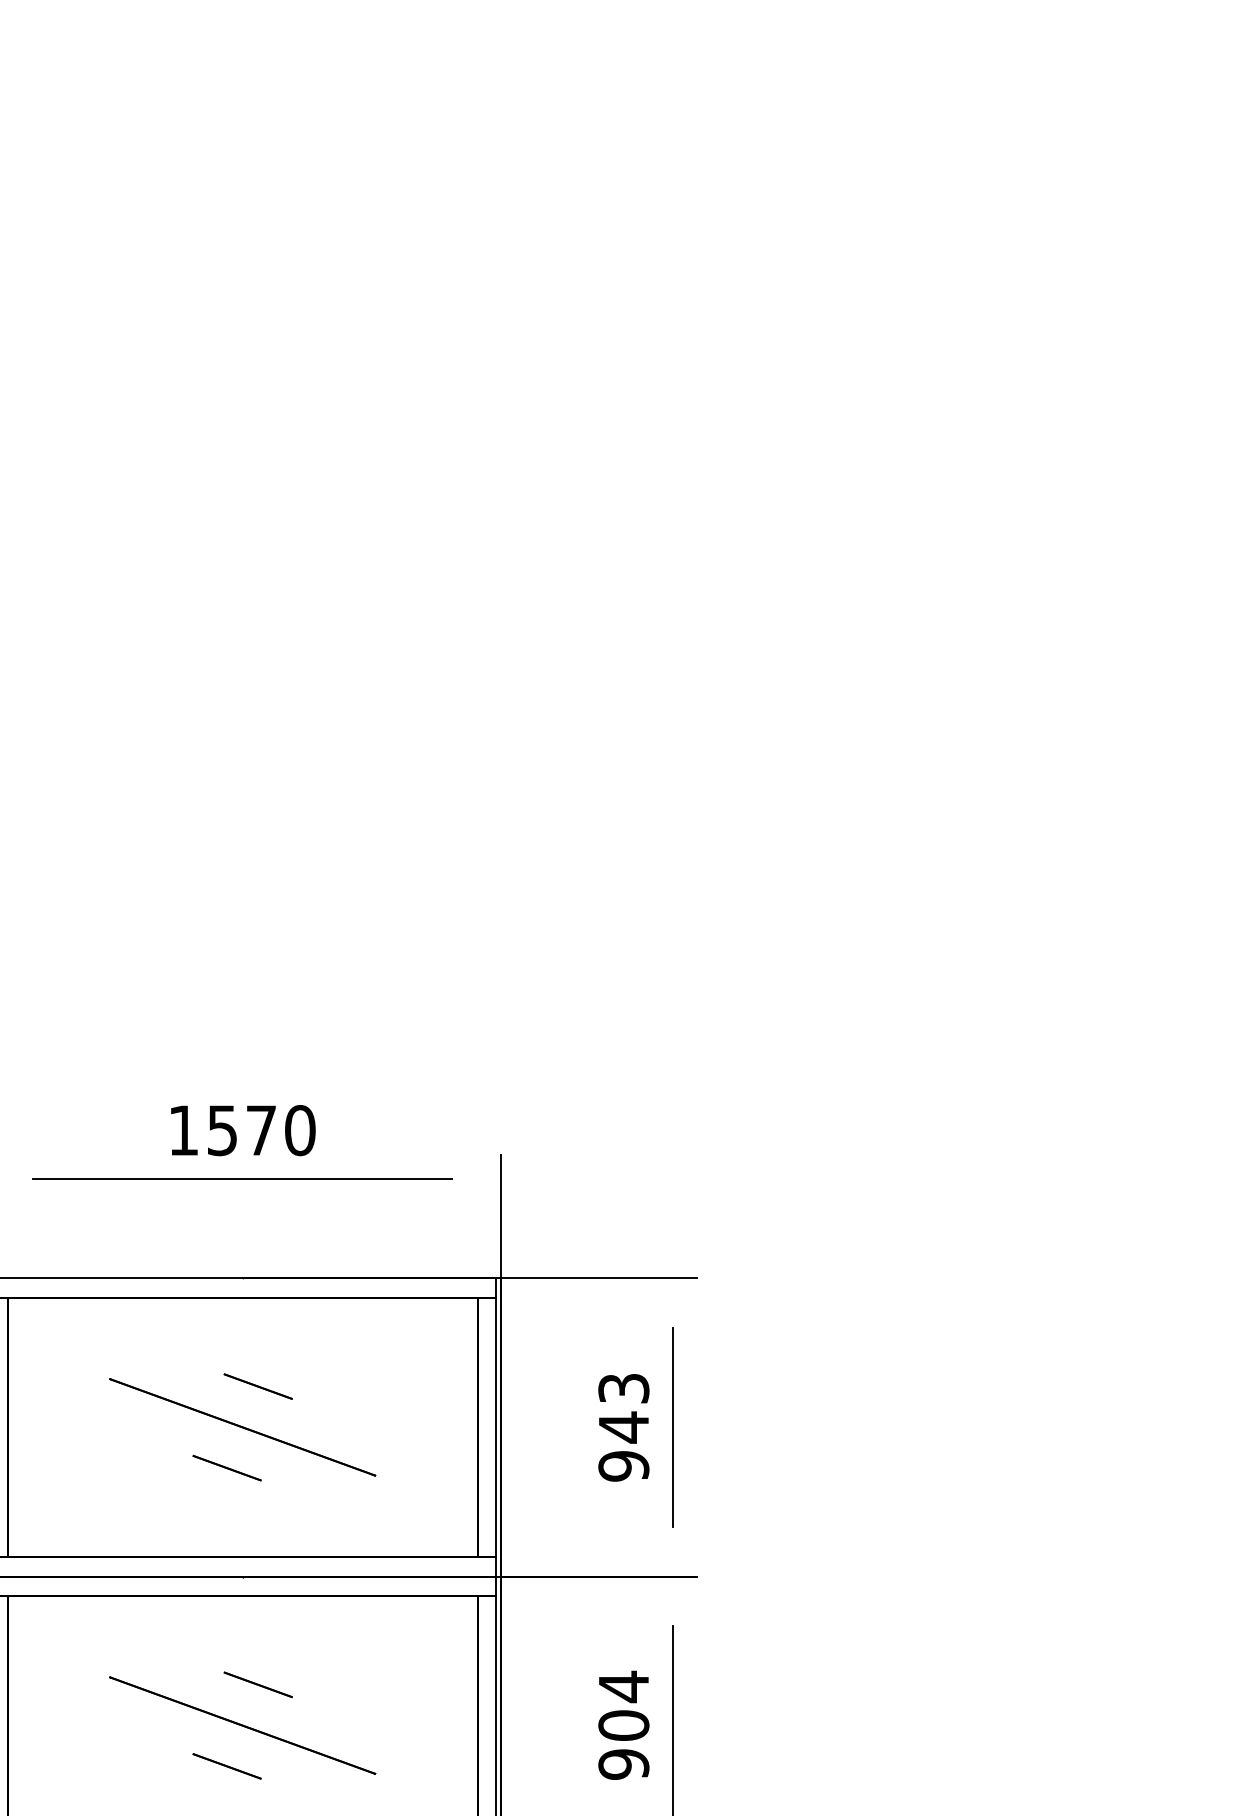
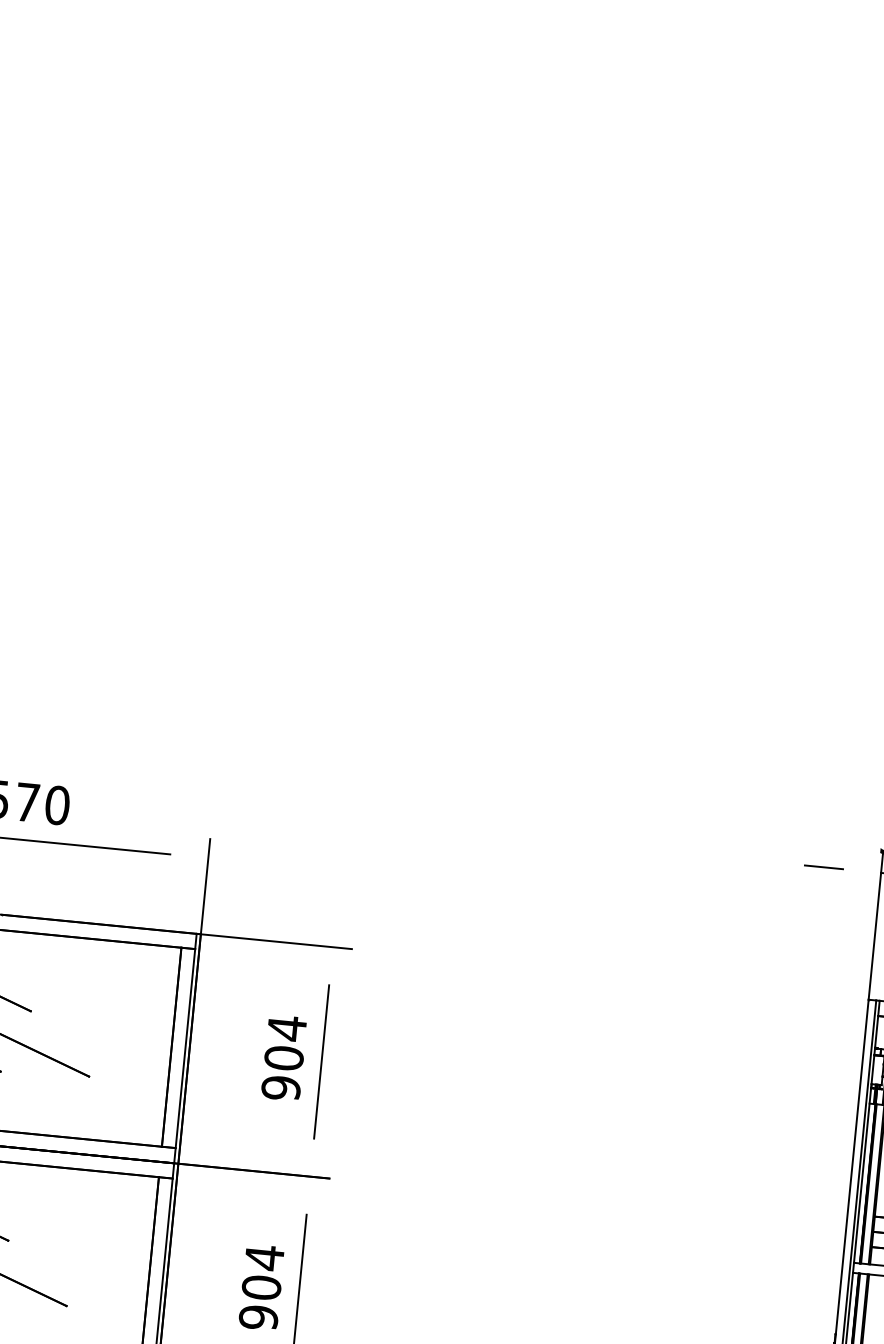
text: (623, 1407) -> (285, 1042), 943 -> 904

